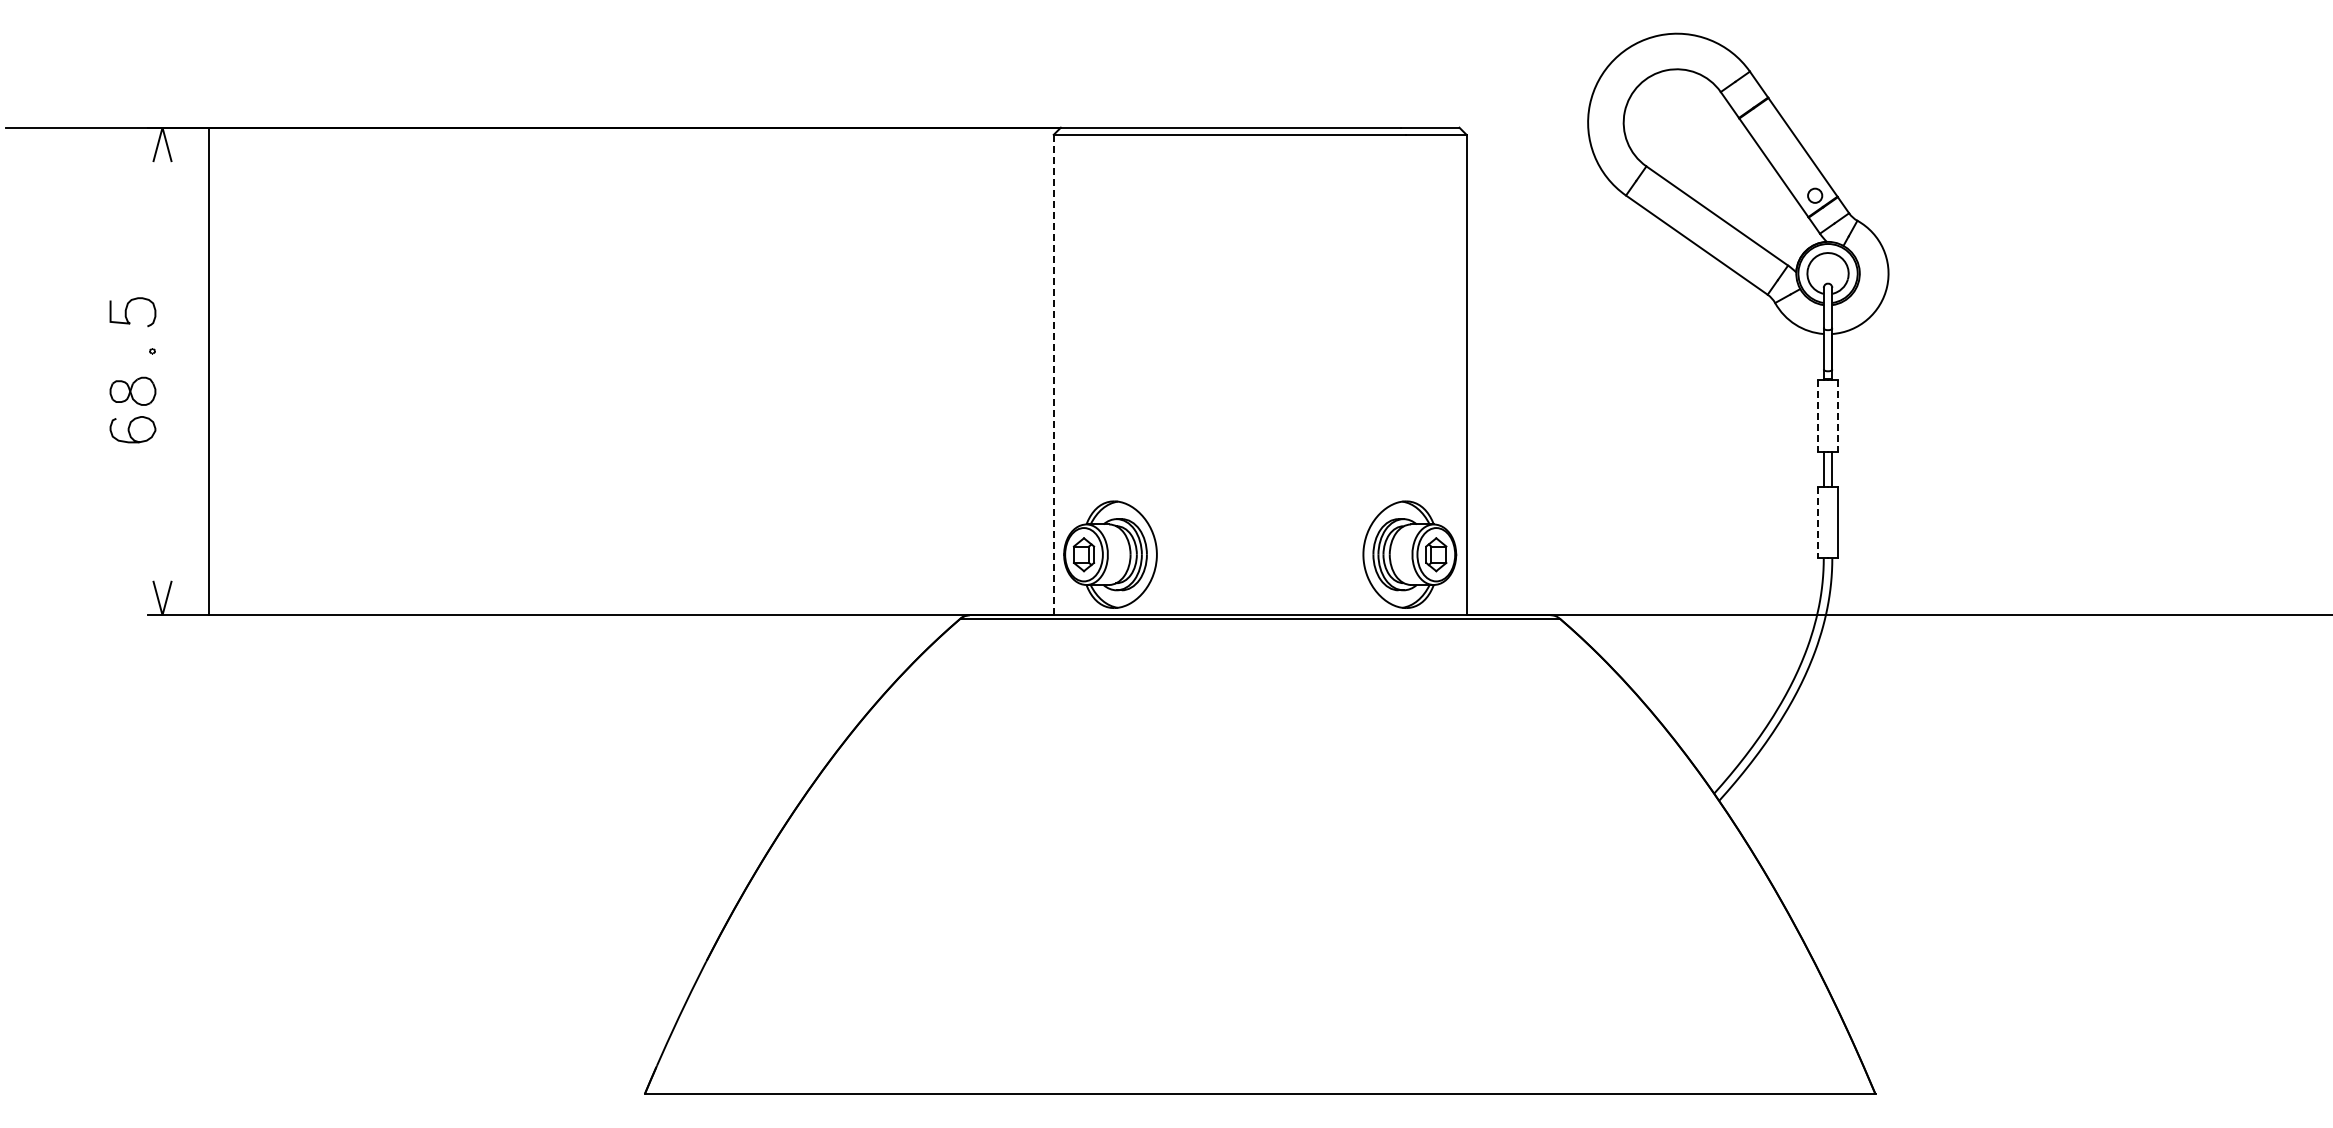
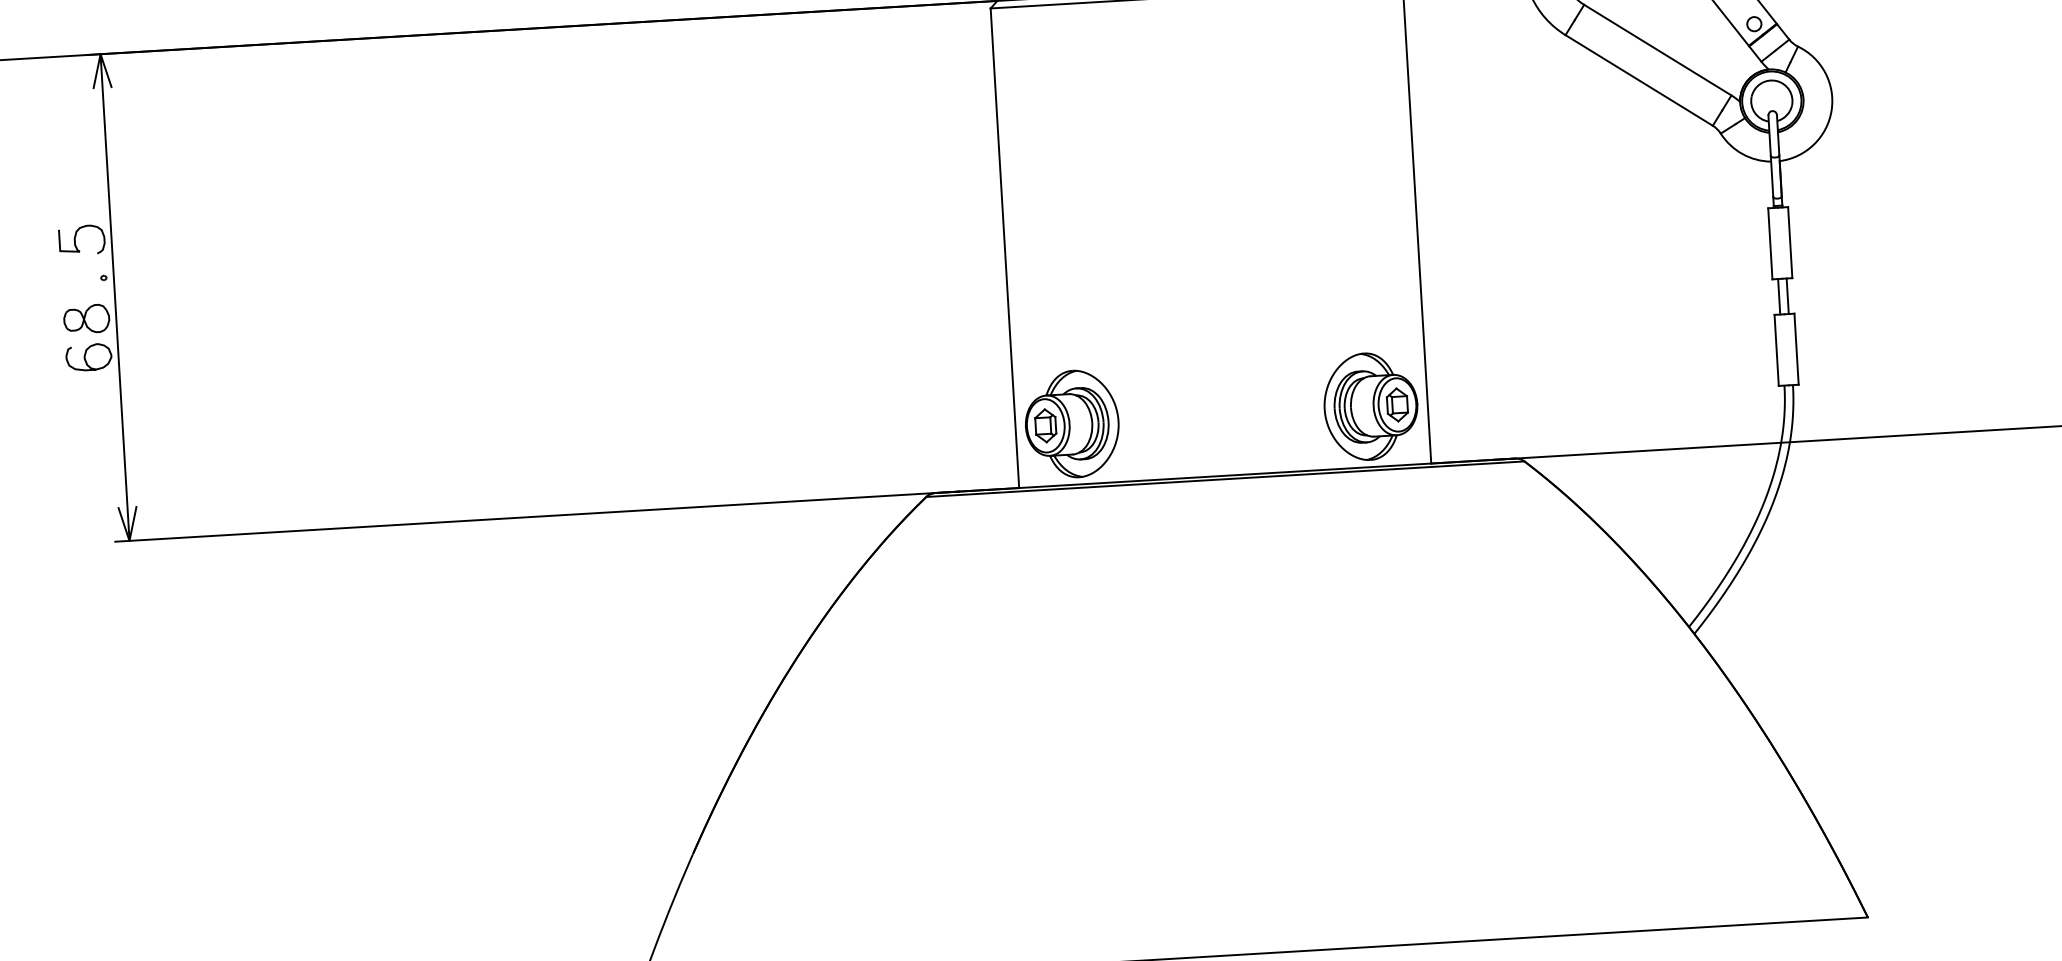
line: (208, 371) -> (115, 297), moved
line: (1053, 374) -> (1004, 247), dashed -> solid
line: (1818, 416) -> (1770, 244), dashed -> solid
line: (1838, 416) -> (1790, 243), dashed -> solid
line: (1818, 522) -> (1777, 350), dashed -> solid

